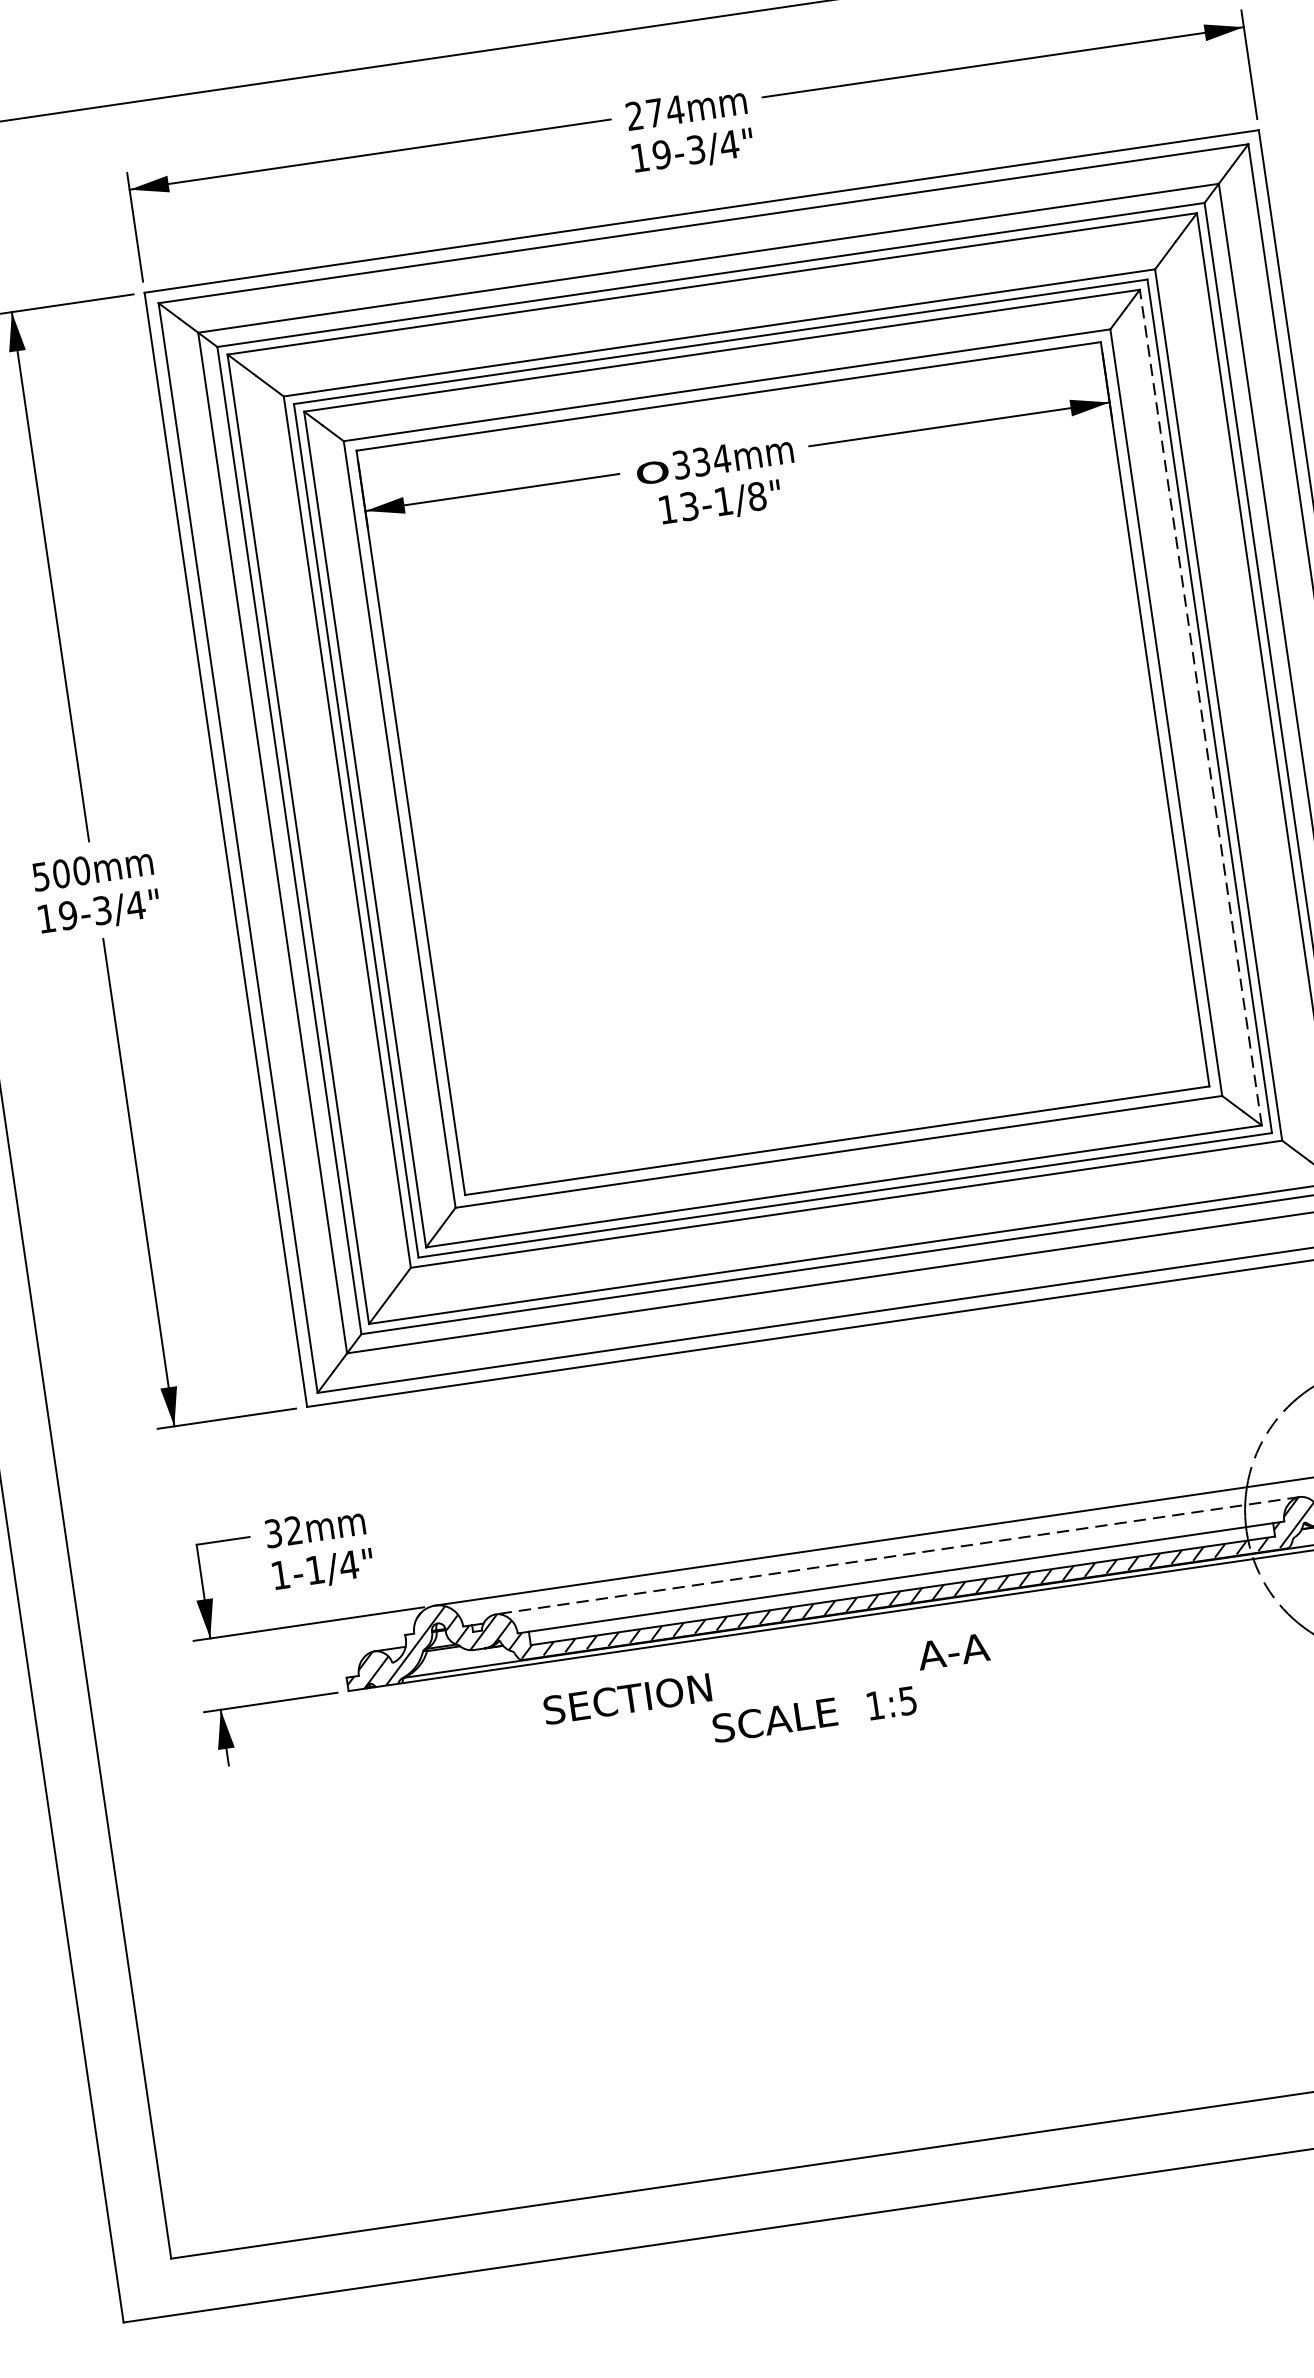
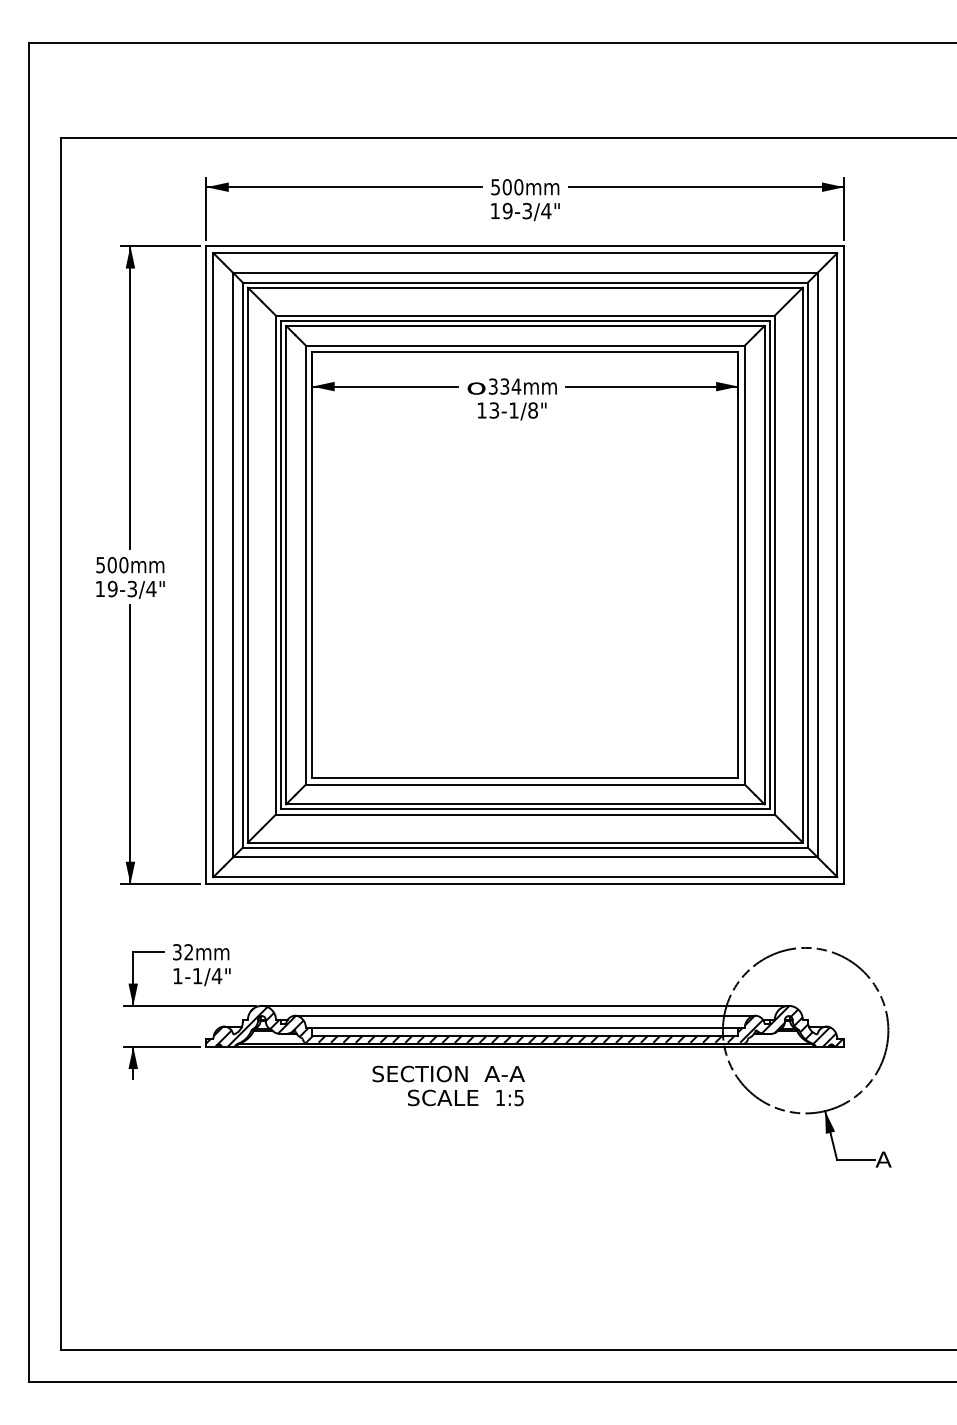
text: (655, 113) -> (507, 187), 274 -> 500
line: (1200, 706) -> (764, 564), dashed -> solid
line: (896, 1555) -> (524, 1015), dashed -> solid
text: (952, 1650) -> (504, 1073), moved
text: (626, 1698) -> (419, 1073), moved

